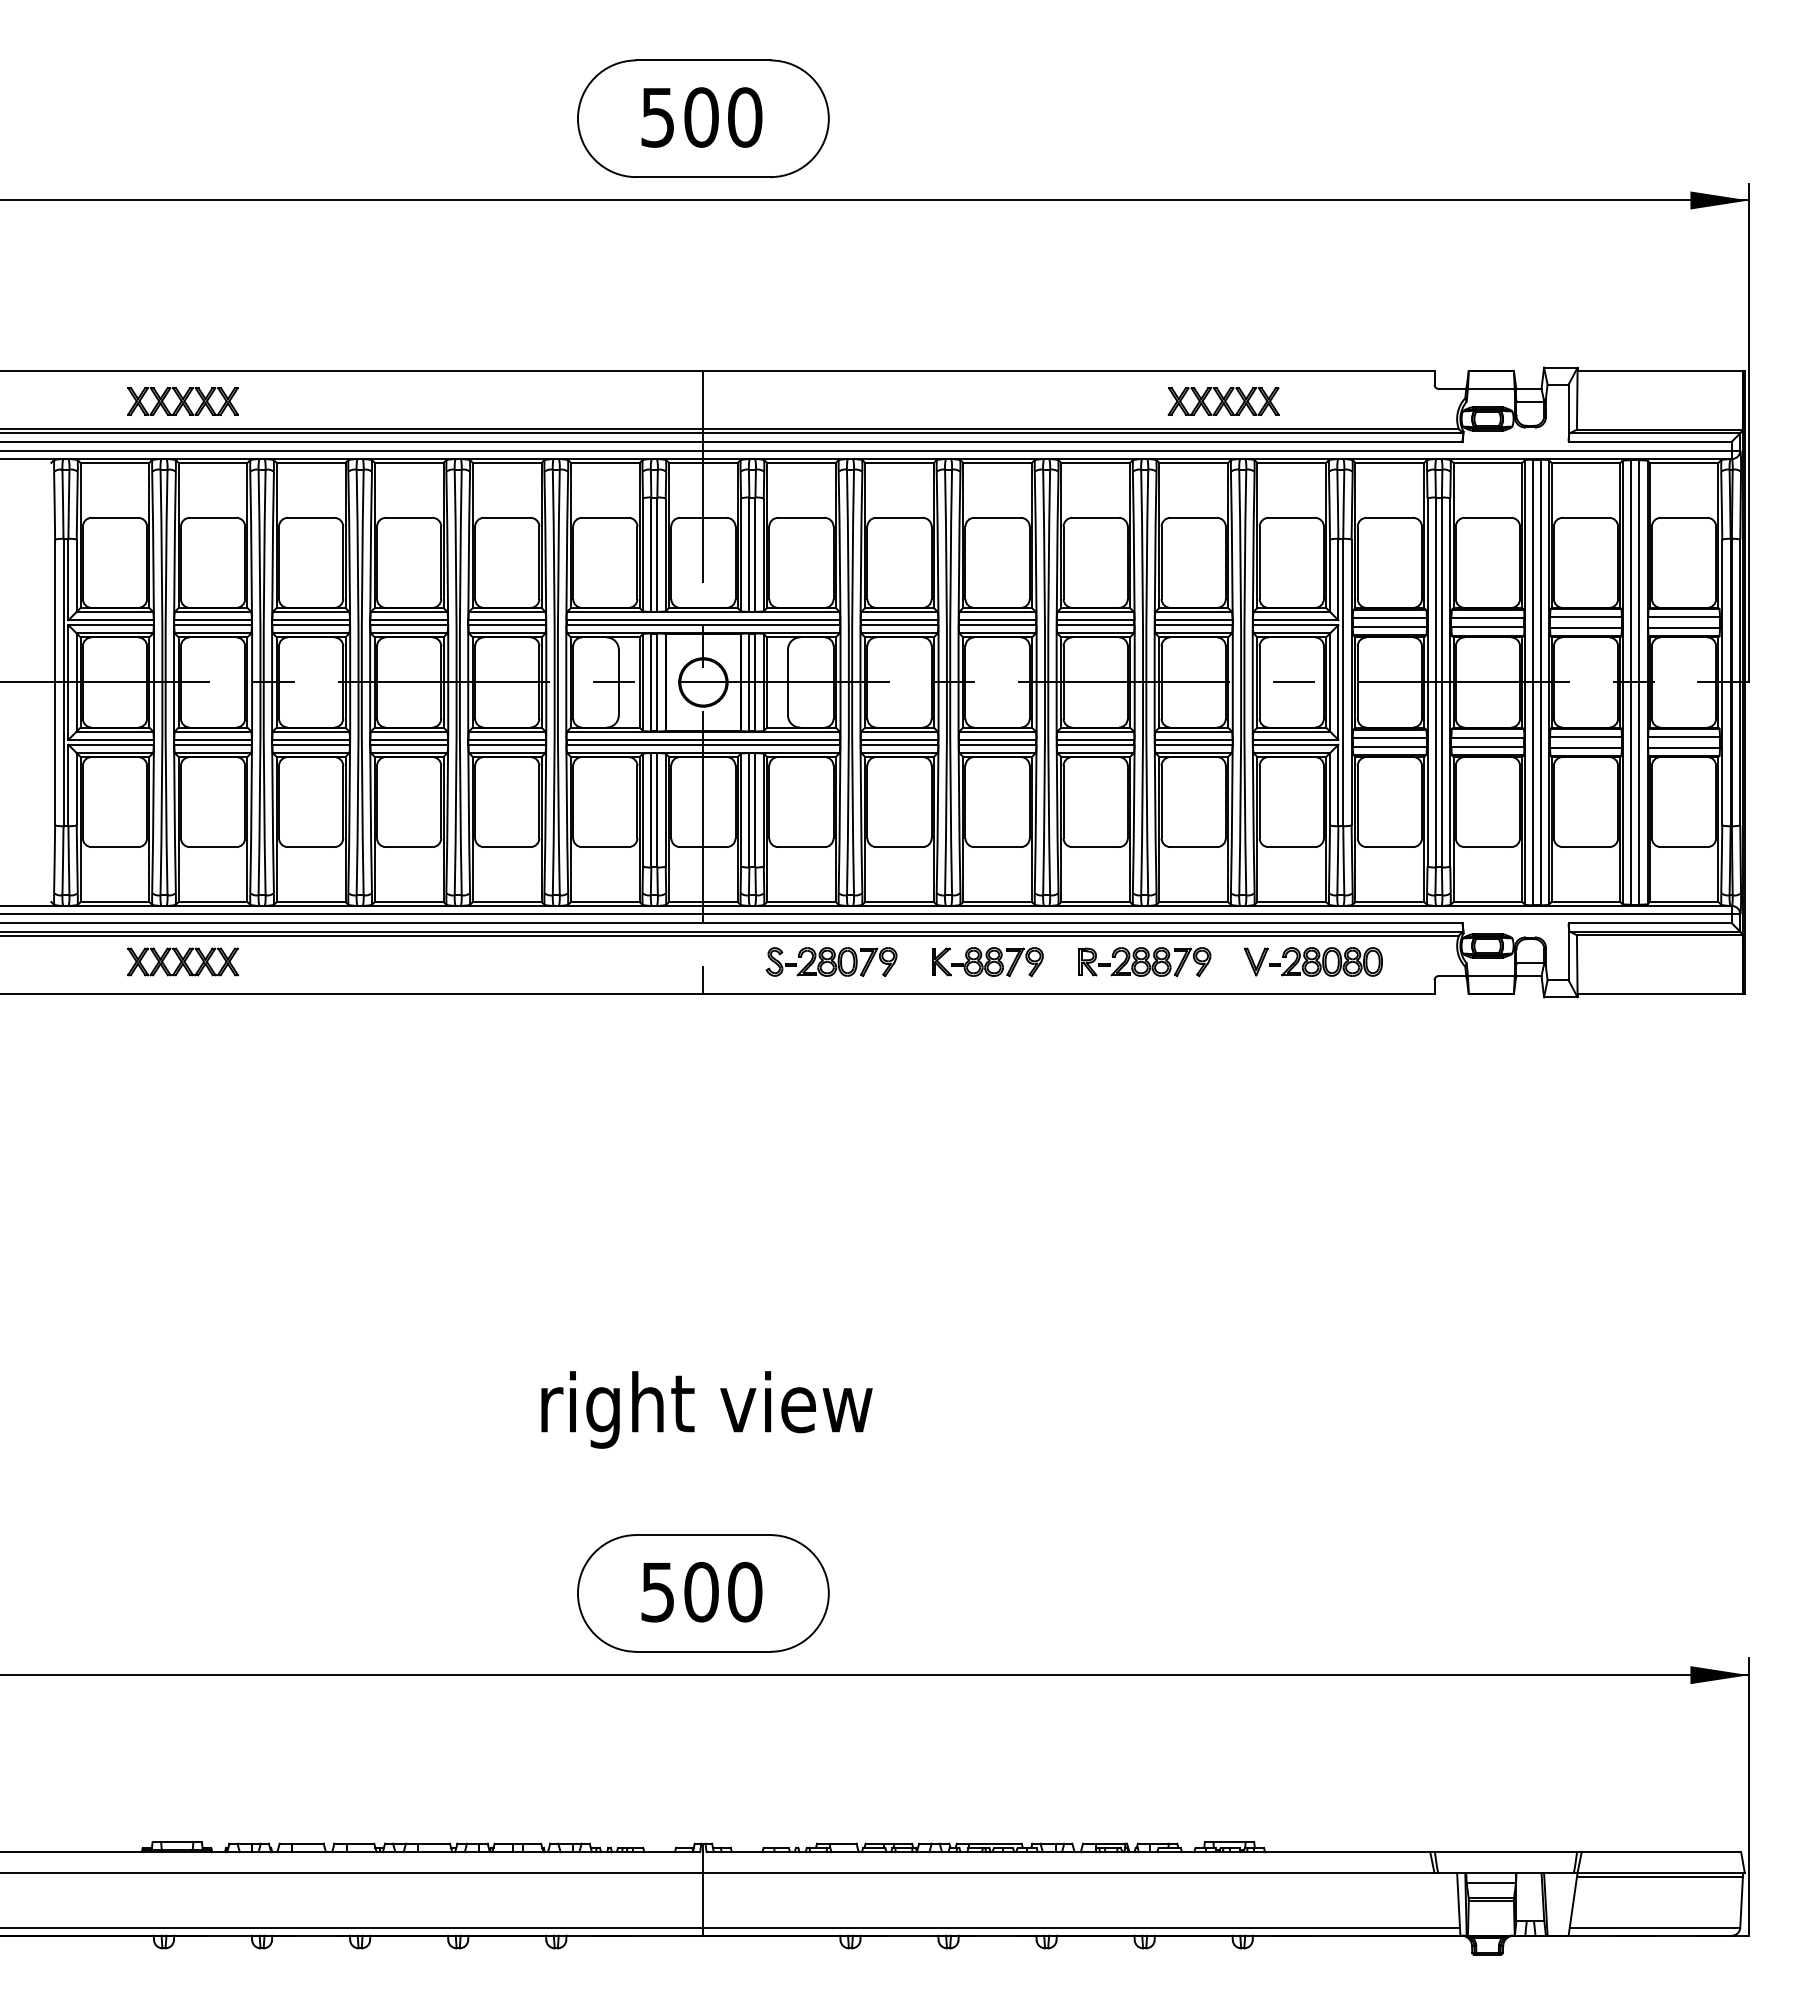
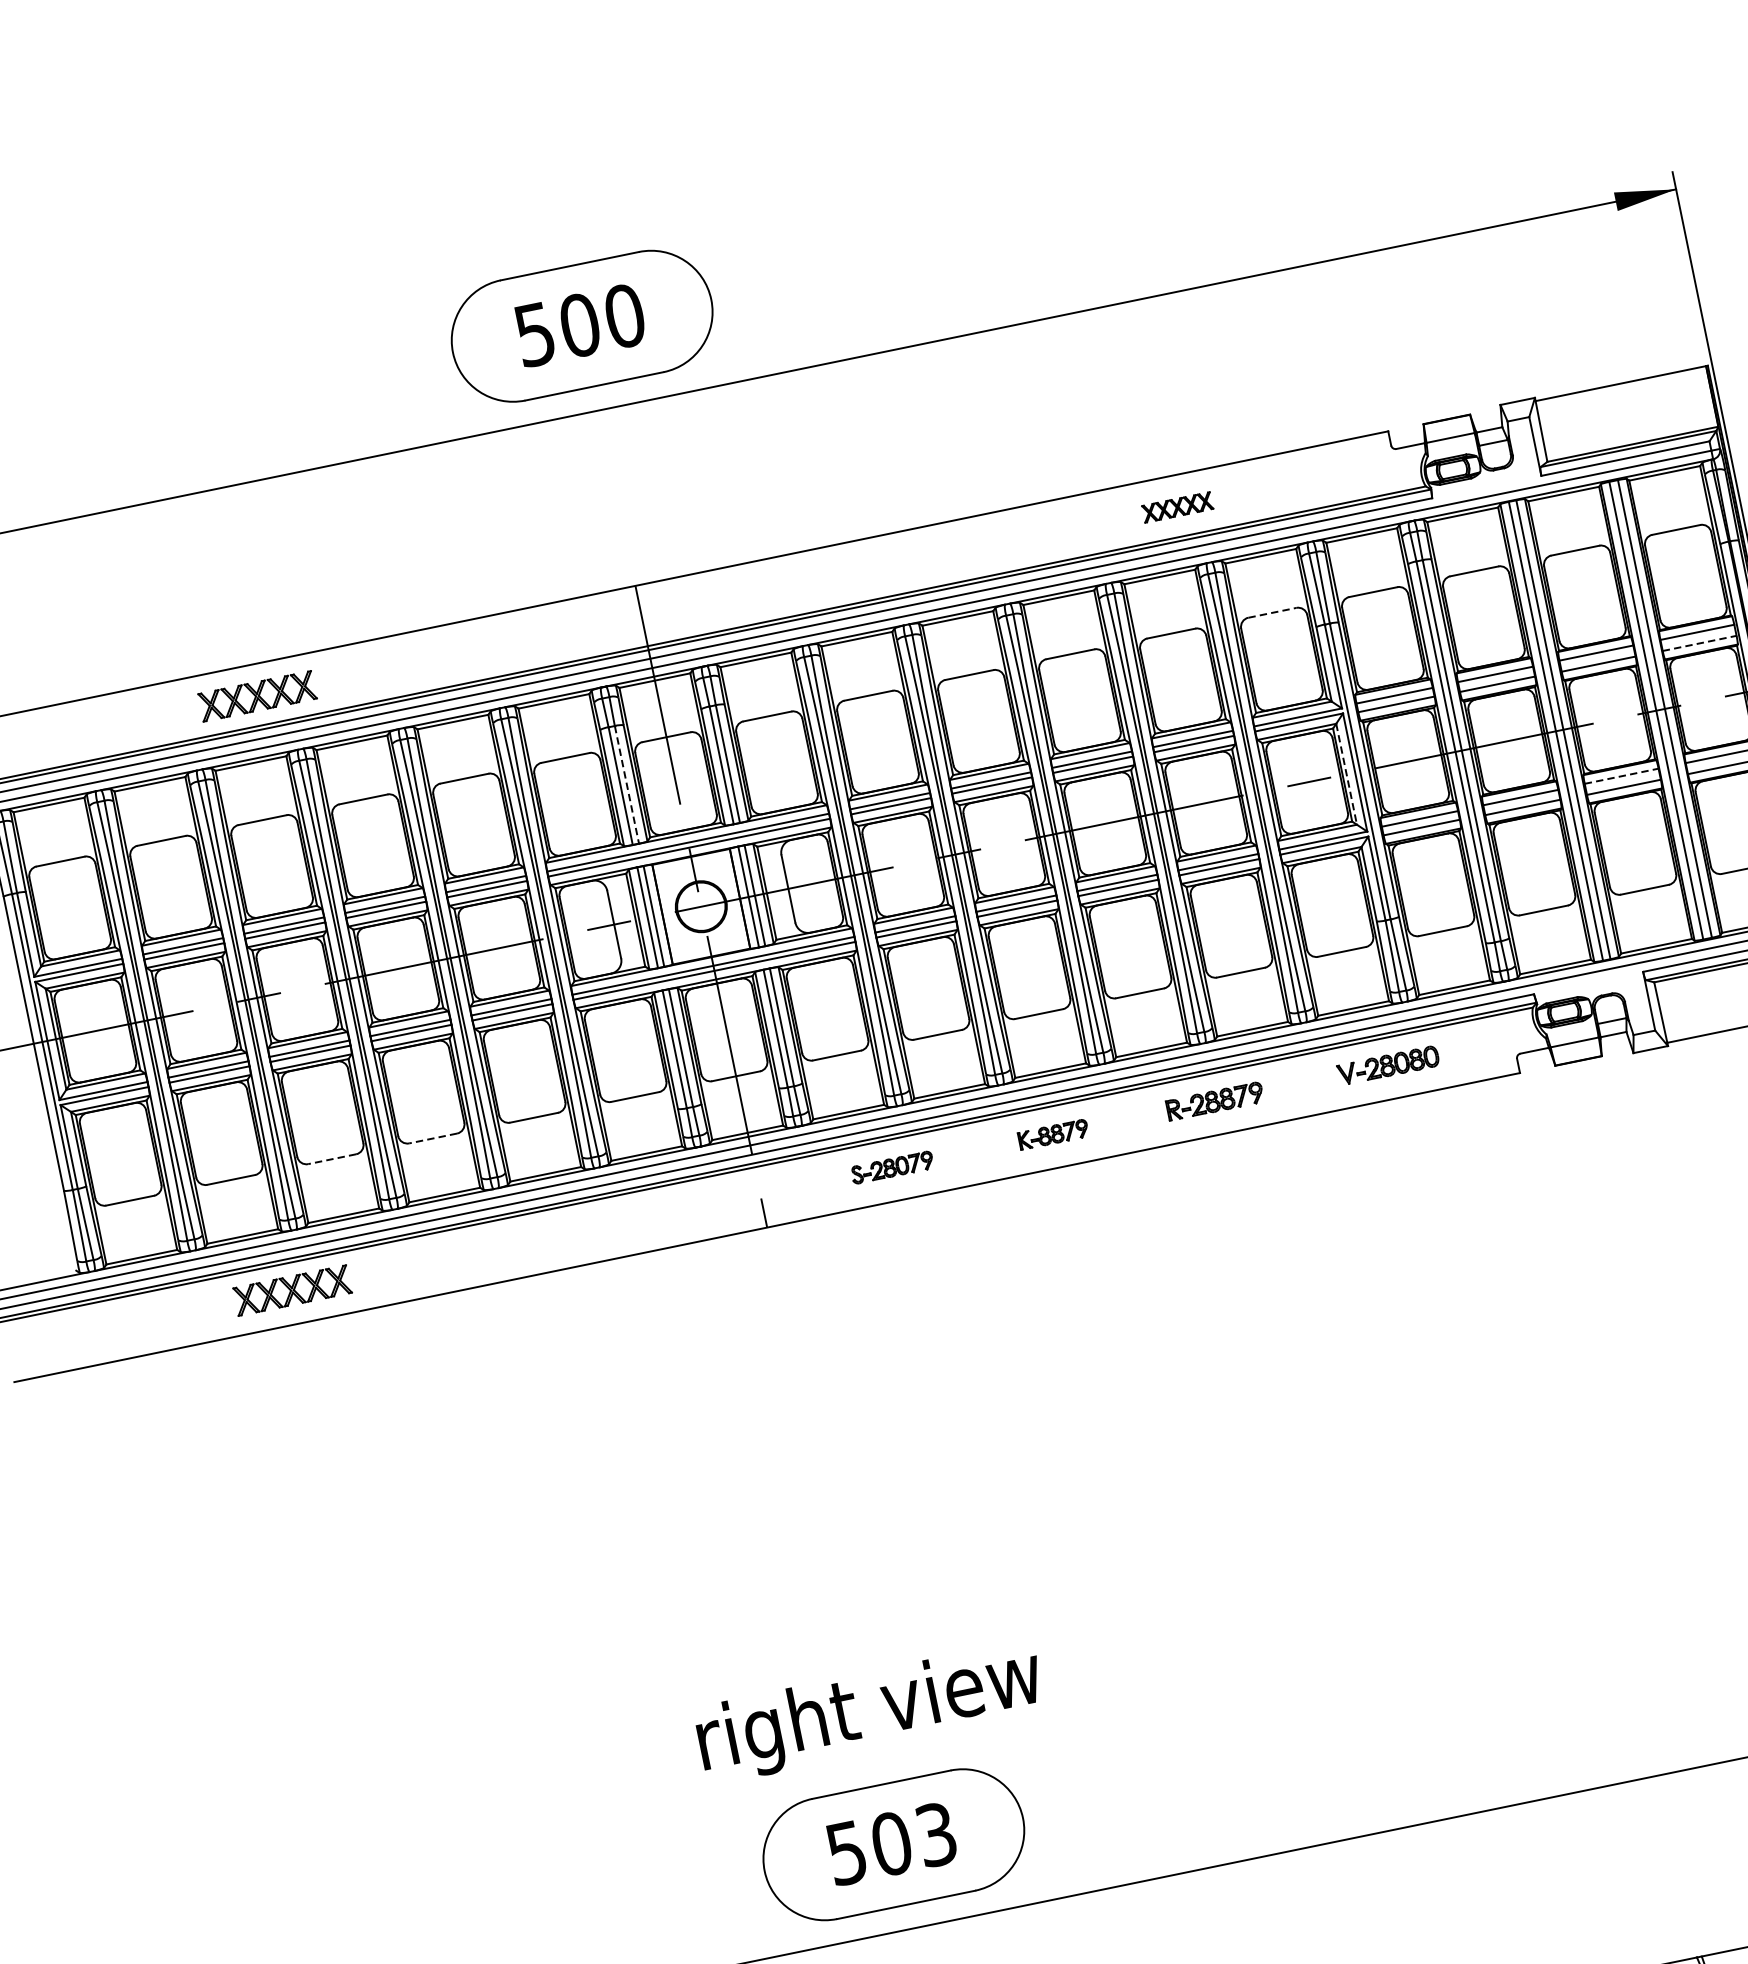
part: (182, 401) -> (256, 696), moved
part: (1223, 401) -> (1177, 507), size x0.6
line: (1292, 517) -> (1273, 612), solid -> dashed
line: (657, 555) -> (627, 785), solid -> dashed
line: (1684, 628) -> (1700, 643), solid -> dashed
line: (1330, 682) -> (1347, 774), solid -> dashed
line: (1586, 736) -> (1622, 775), solid -> dashed
line: (310, 847) -> (331, 1159), solid -> dashed
line: (408, 847) -> (432, 1138), solid -> dashed
part: (183, 961) -> (292, 1289), moved
part: (1312, 961) -> (1387, 1065), size x0.7
part: (831, 962) -> (892, 1168), size x0.6
part: (987, 962) -> (1053, 1135), size x0.6
part: (1144, 962) -> (1214, 1101), size x0.7
text: (706, 1409) -> (870, 1712), moved
text: (745, 1592) -> (937, 1834), 500 -> 503

